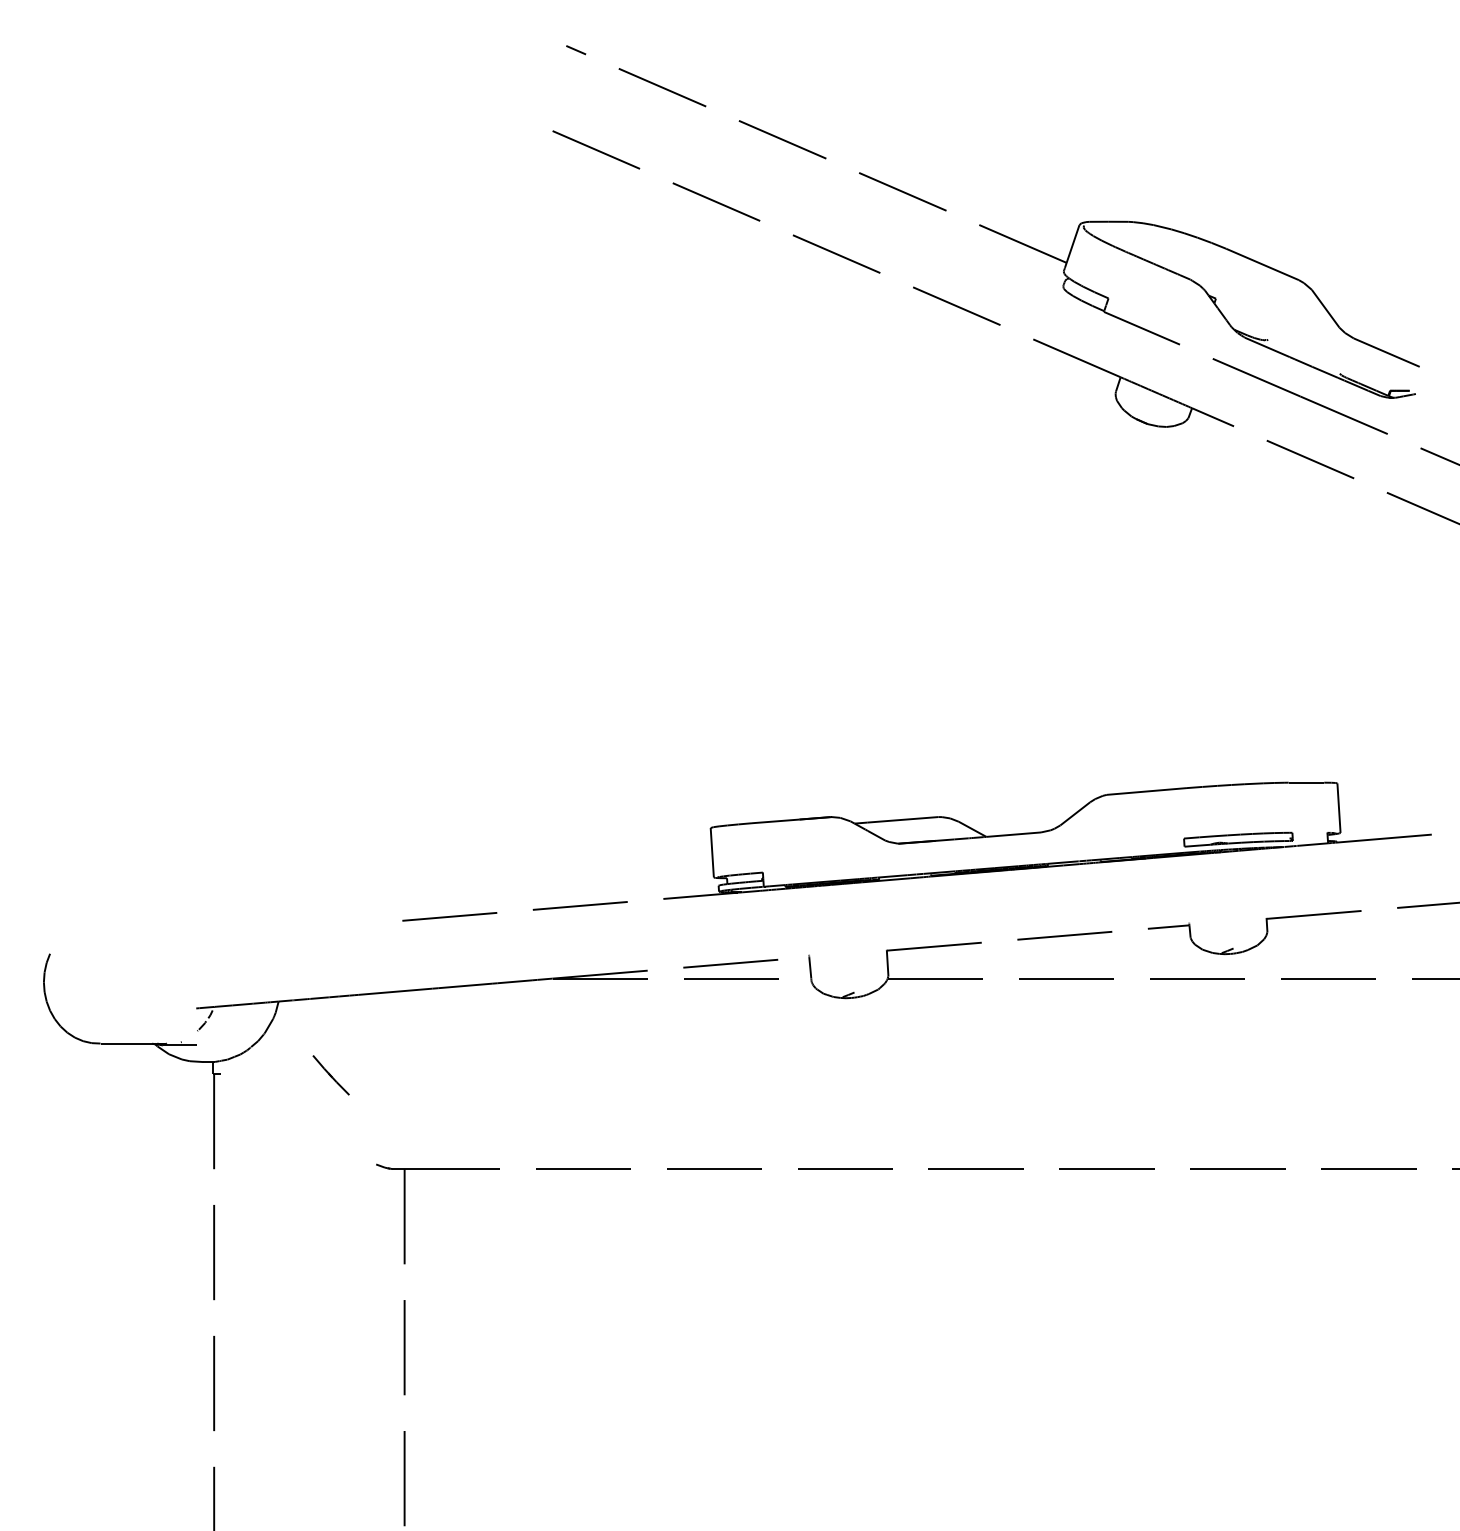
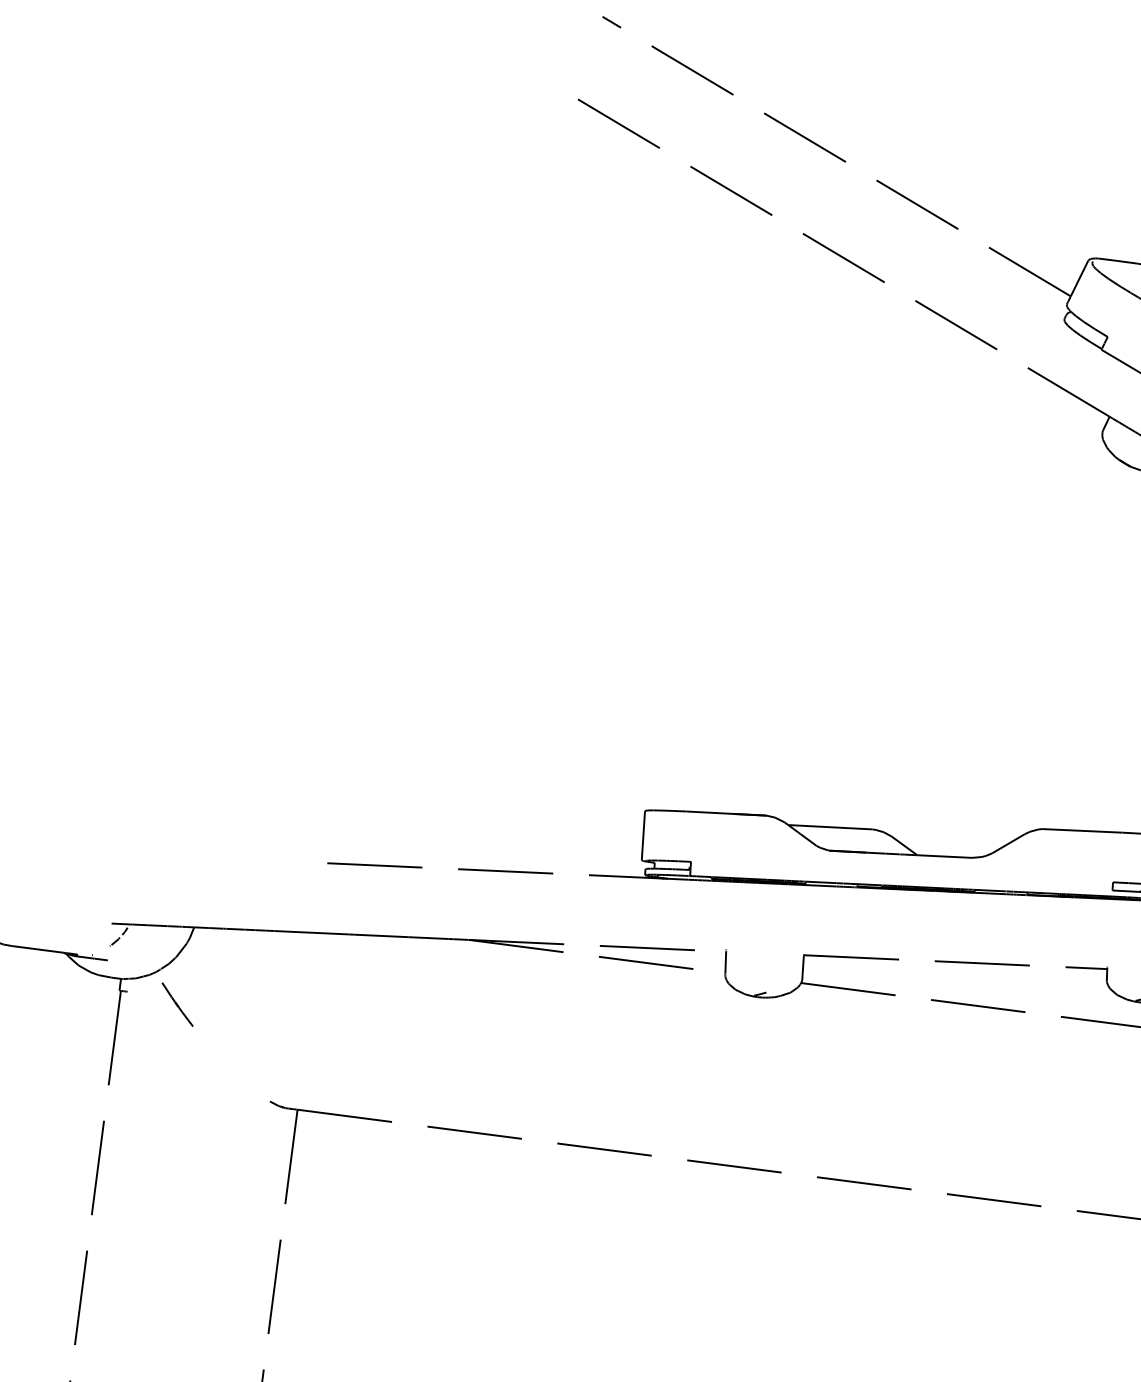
line: (330, 1075) -> (176, 1004), moved

